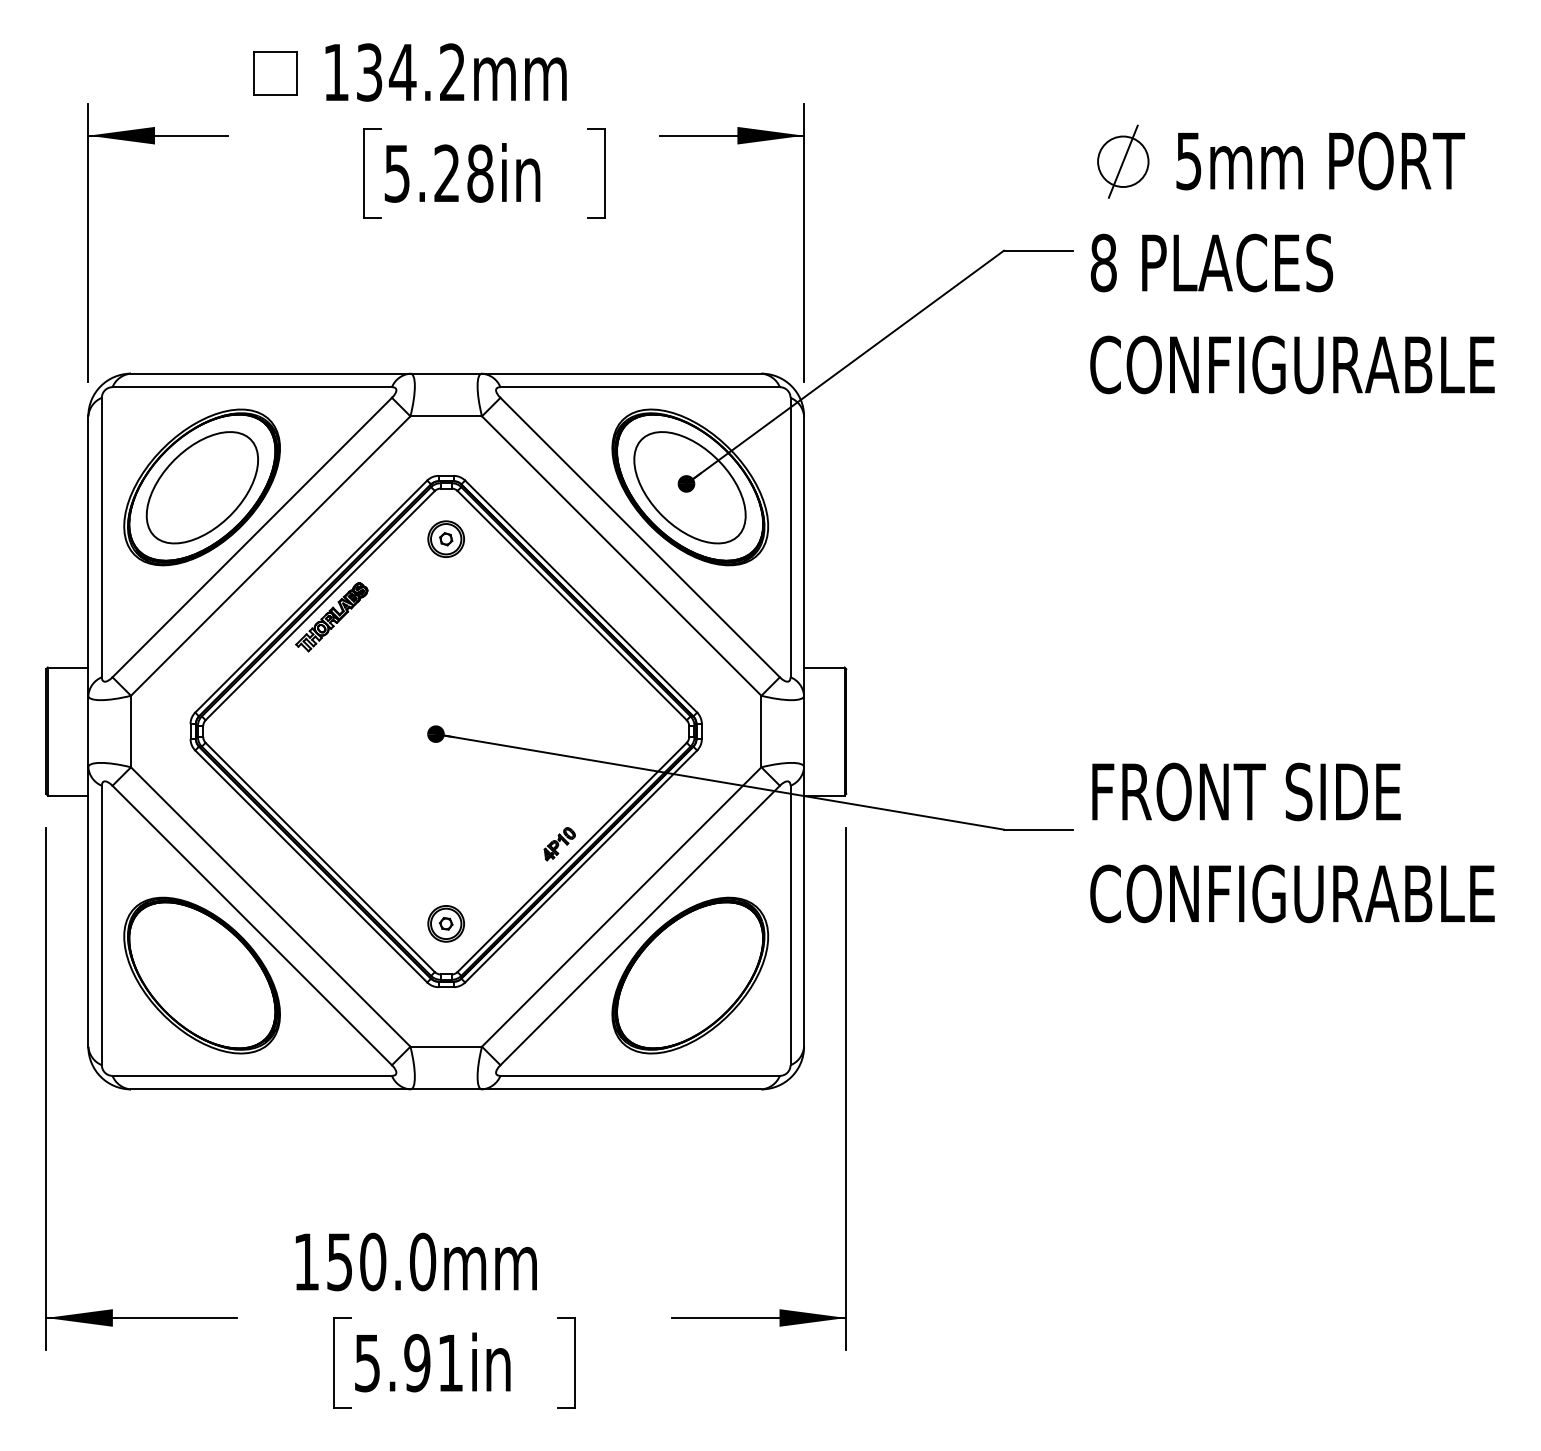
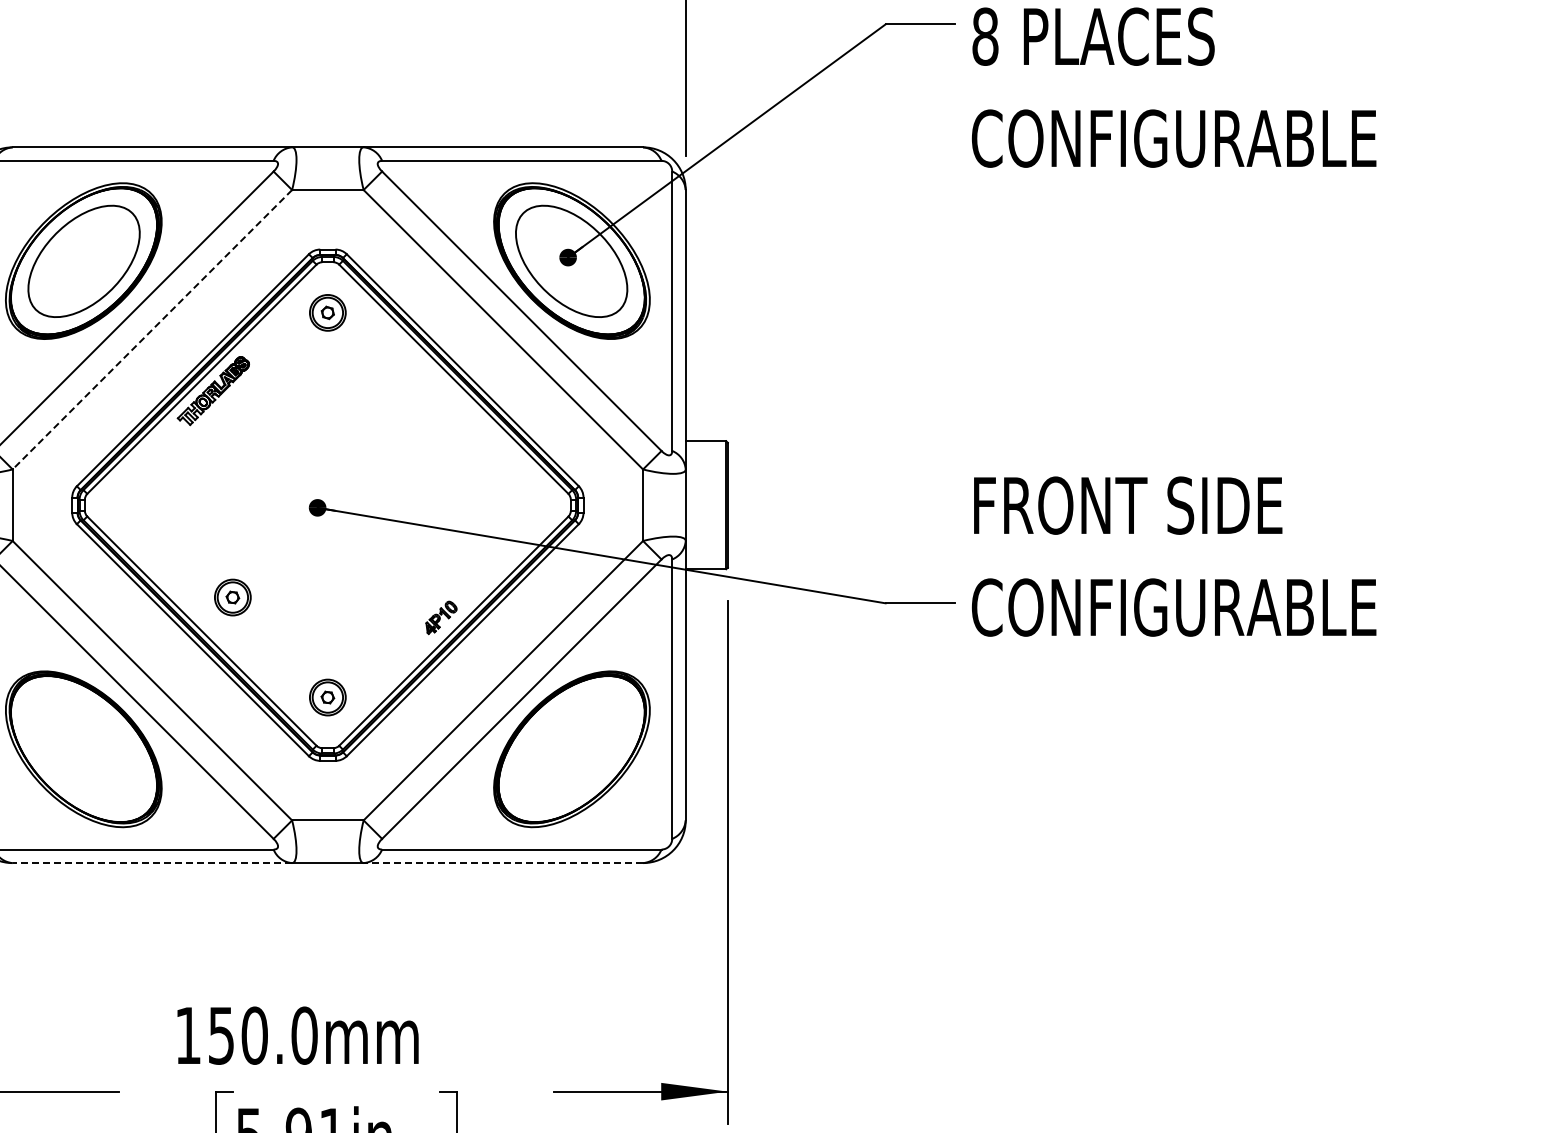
line: (270, 556) -> (152, 330), solid -> dashed
part: (350, 823) -> (232, 597), added
text: (1292, 842) -> (1174, 556), moved
line: (270, 1089) -> (152, 863), solid -> dashed
line: (621, 1089) -> (503, 863), solid -> dashed

